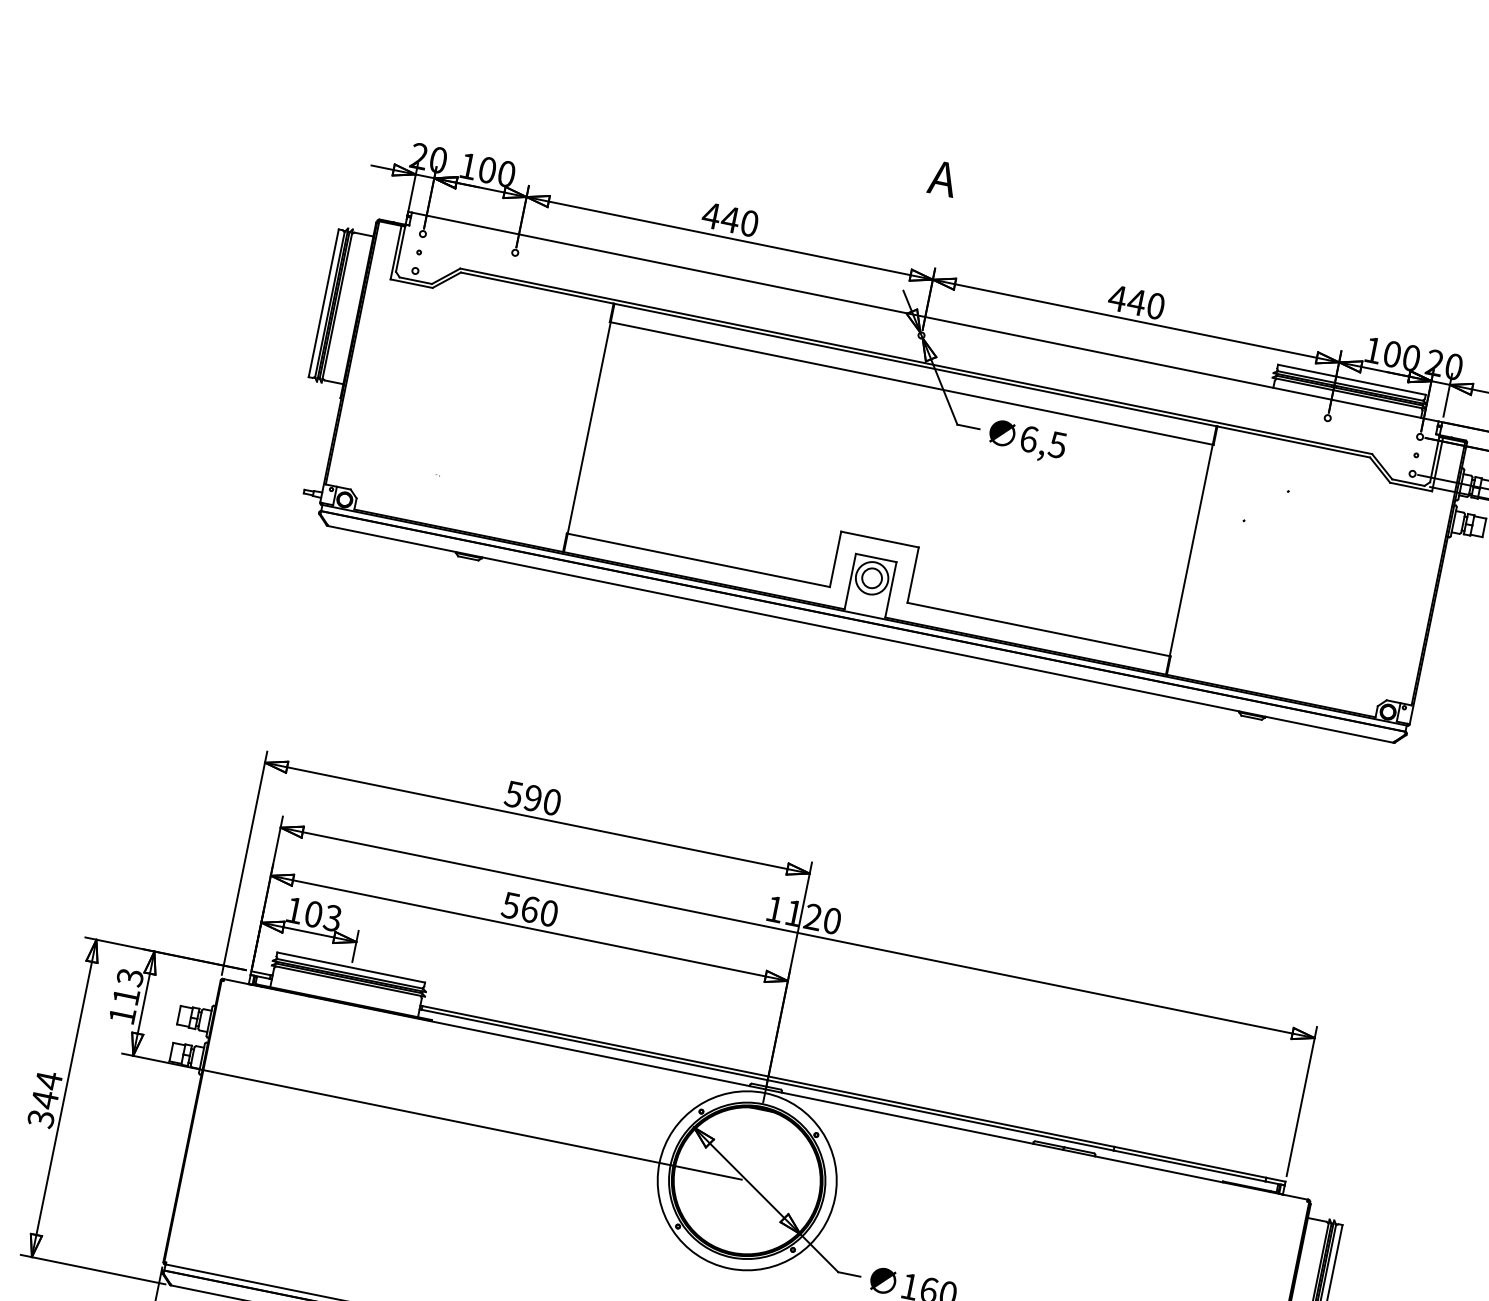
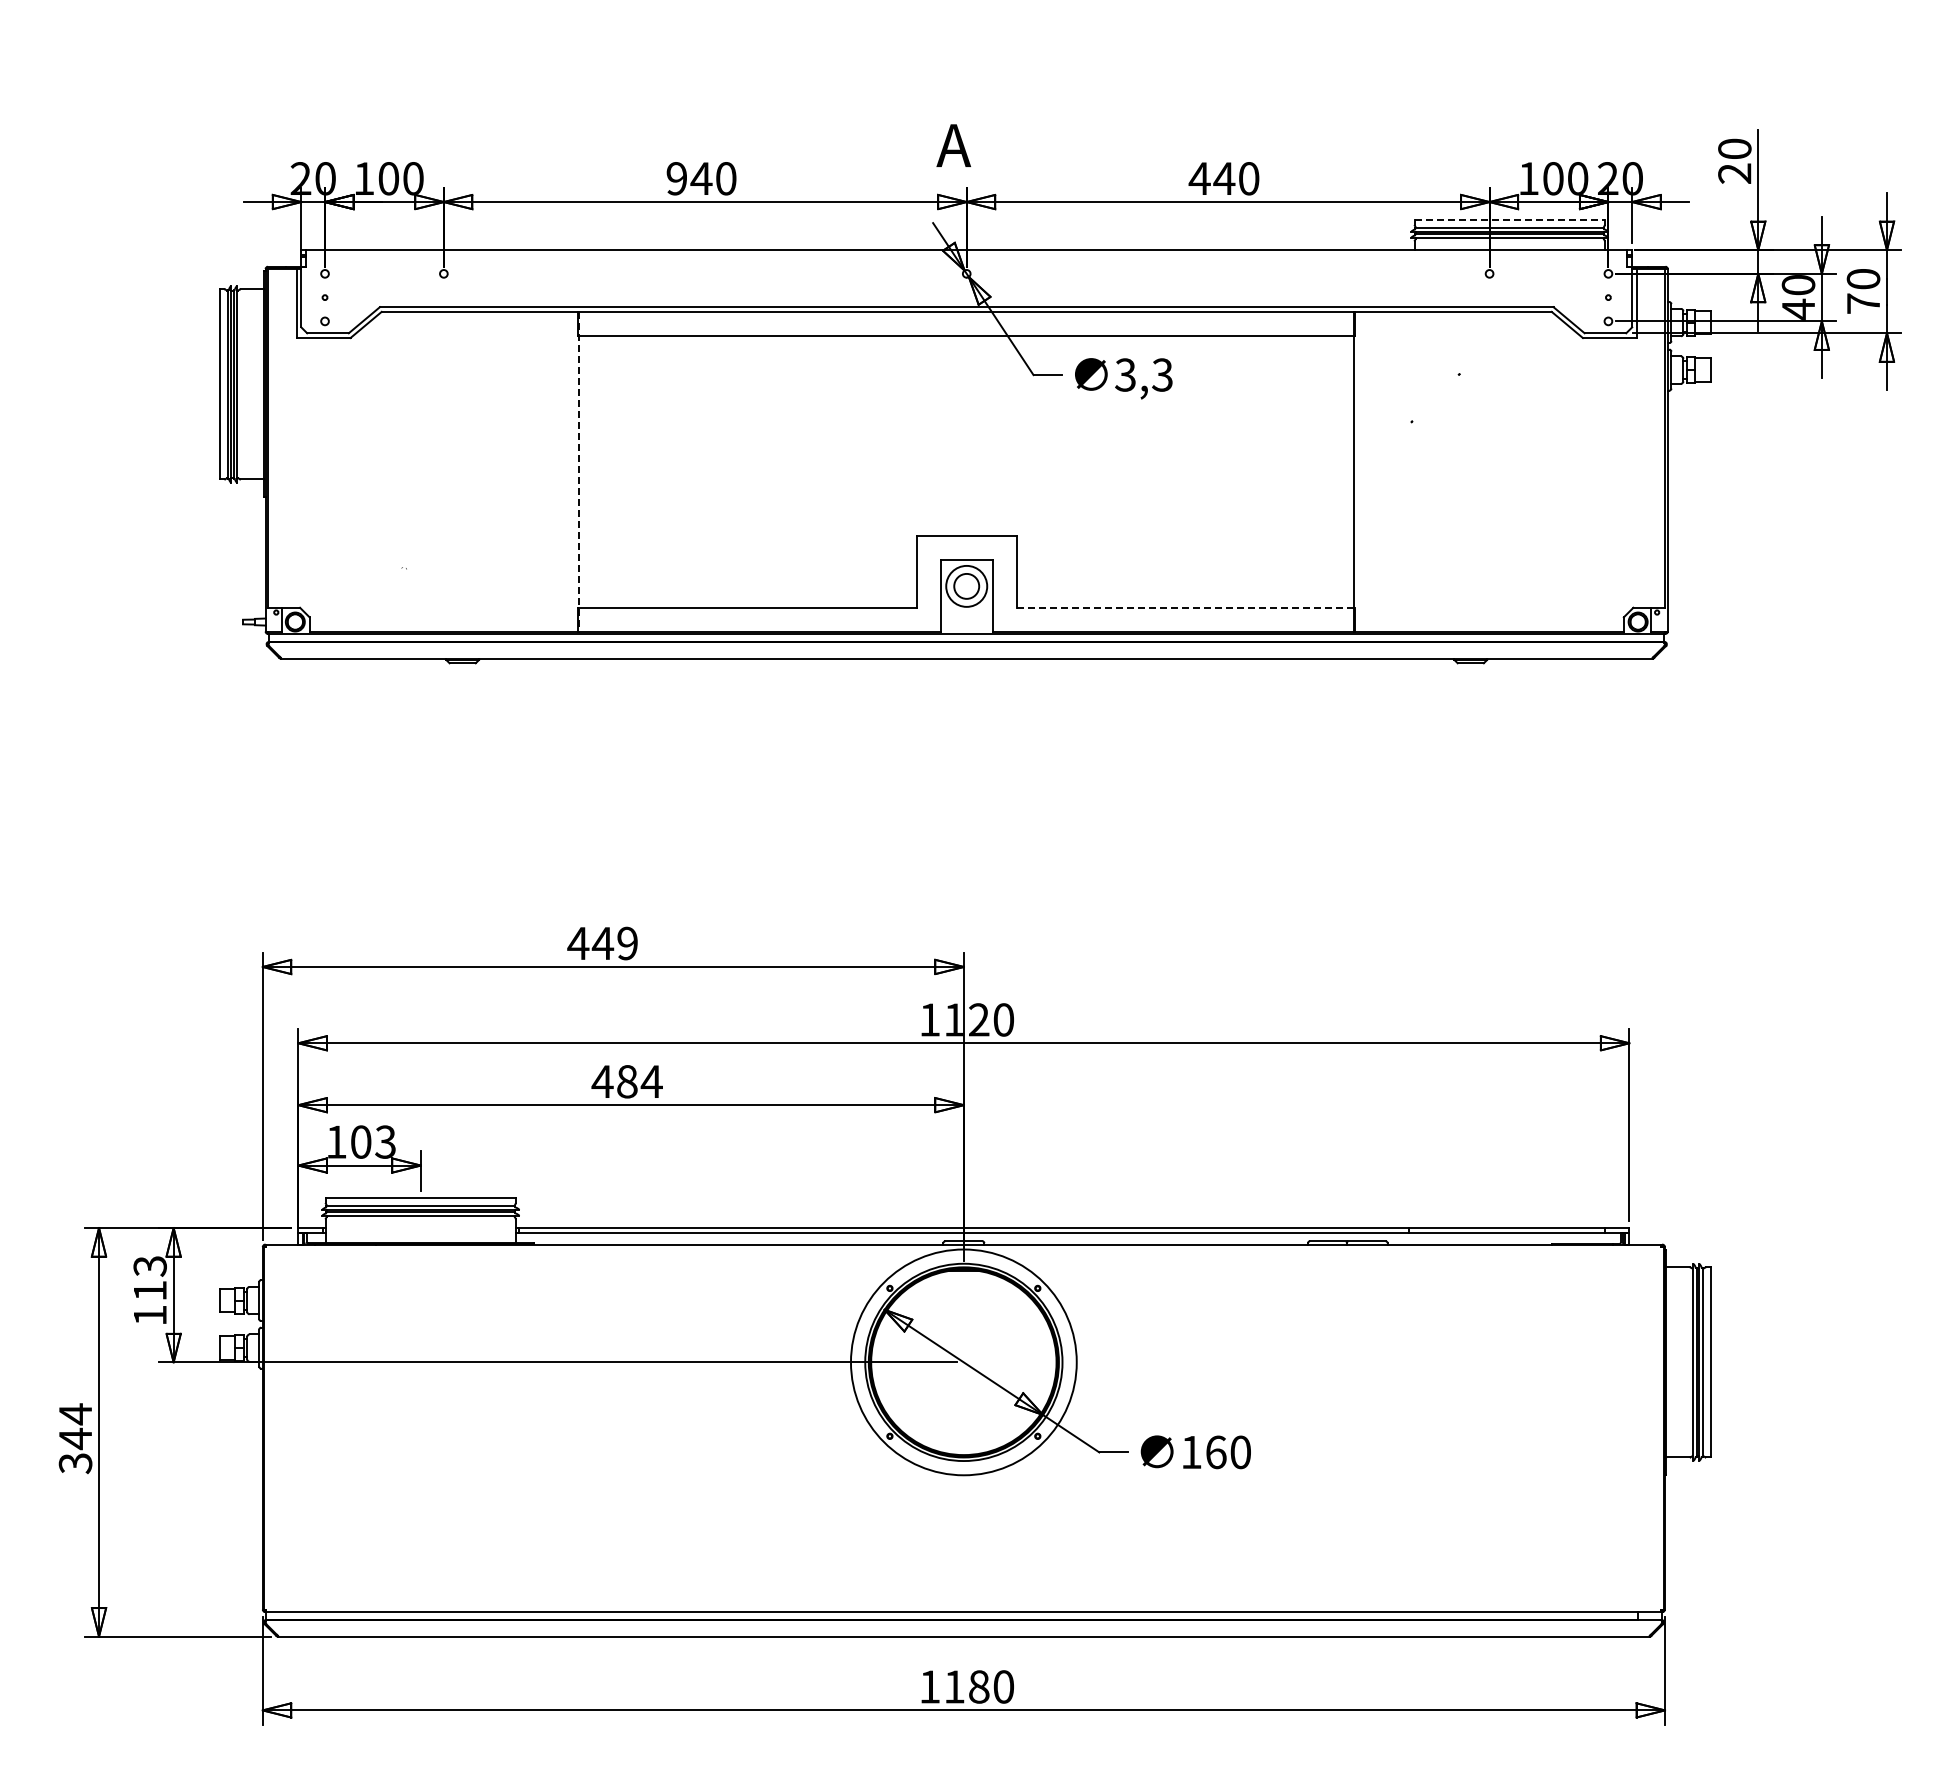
text: (942, 178) -> (953, 145), moved
text: (711, 215) -> (676, 178), 440 -> 940
line: (1352, 379) -> (1510, 220), solid -> dashed
line: (589, 427) -> (579, 471), solid -> dashed
text: (1042, 441) -> (1143, 374), 6,5 -> 3,3
line: (1039, 629) -> (1186, 607), solid -> dashed
text: (532, 798) -> (602, 943), 590 -> 449
text: (529, 909) -> (626, 1081), 560 -> 484

